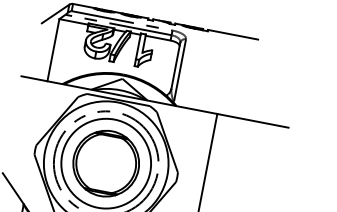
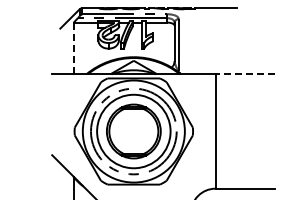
line: (53, 50) -> (73, 48), solid -> dashed
line: (253, 121) -> (245, 74), solid -> dashed

